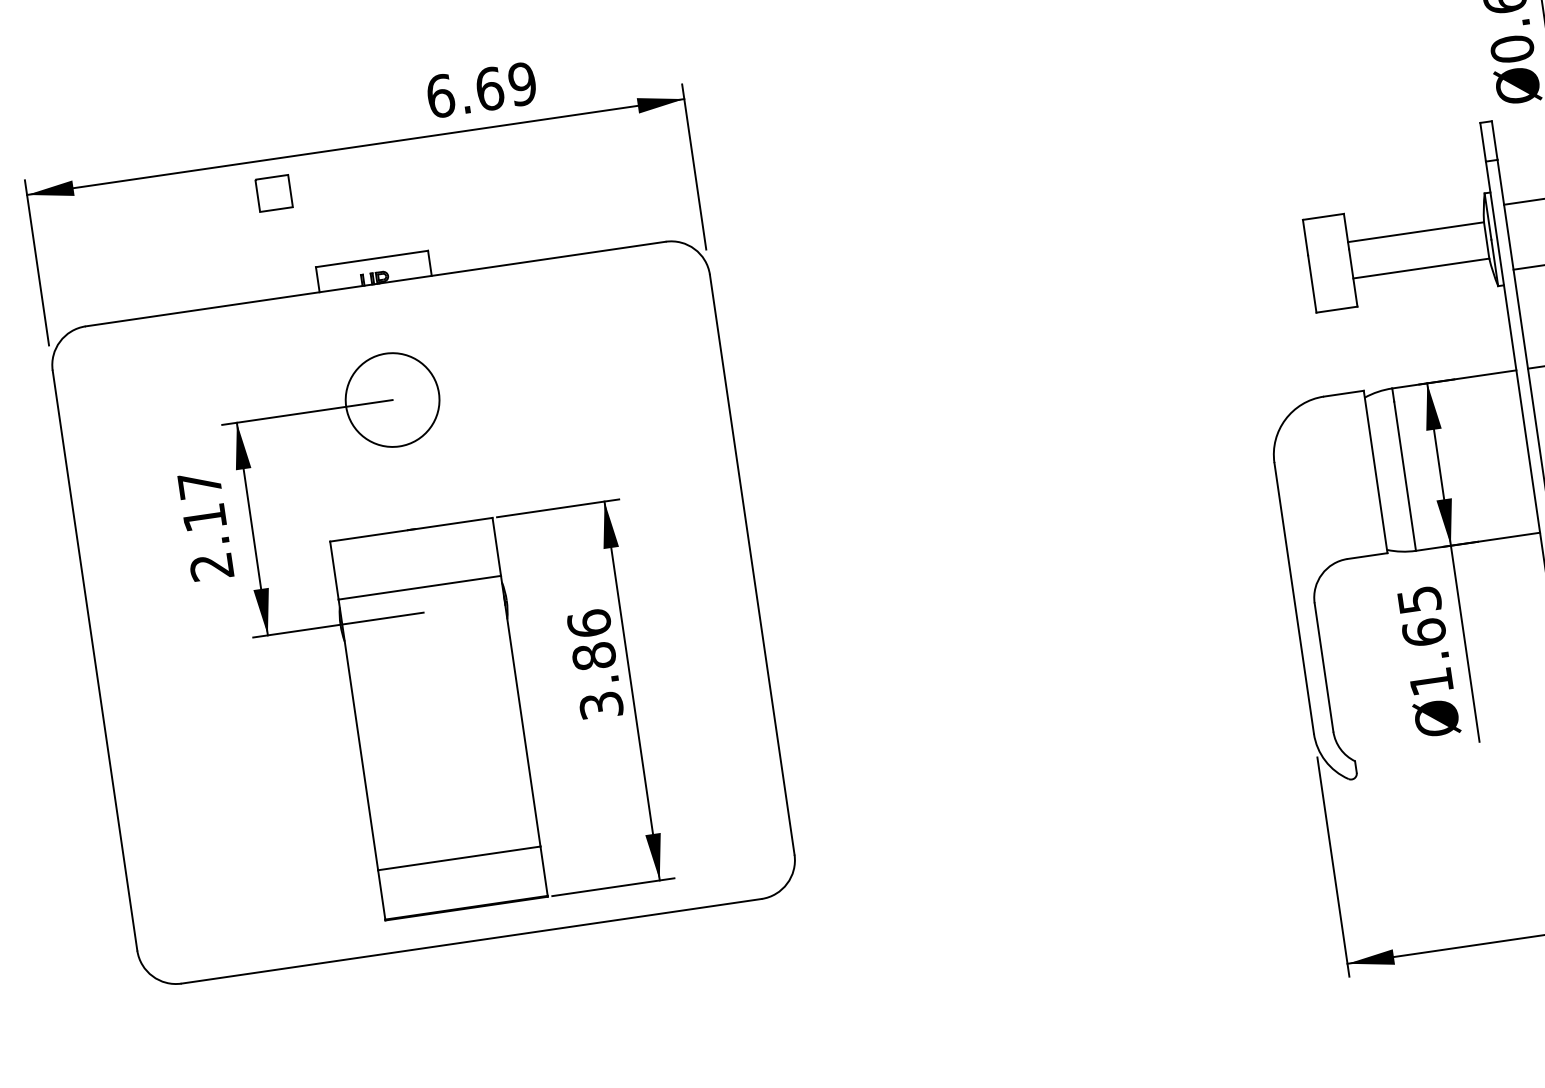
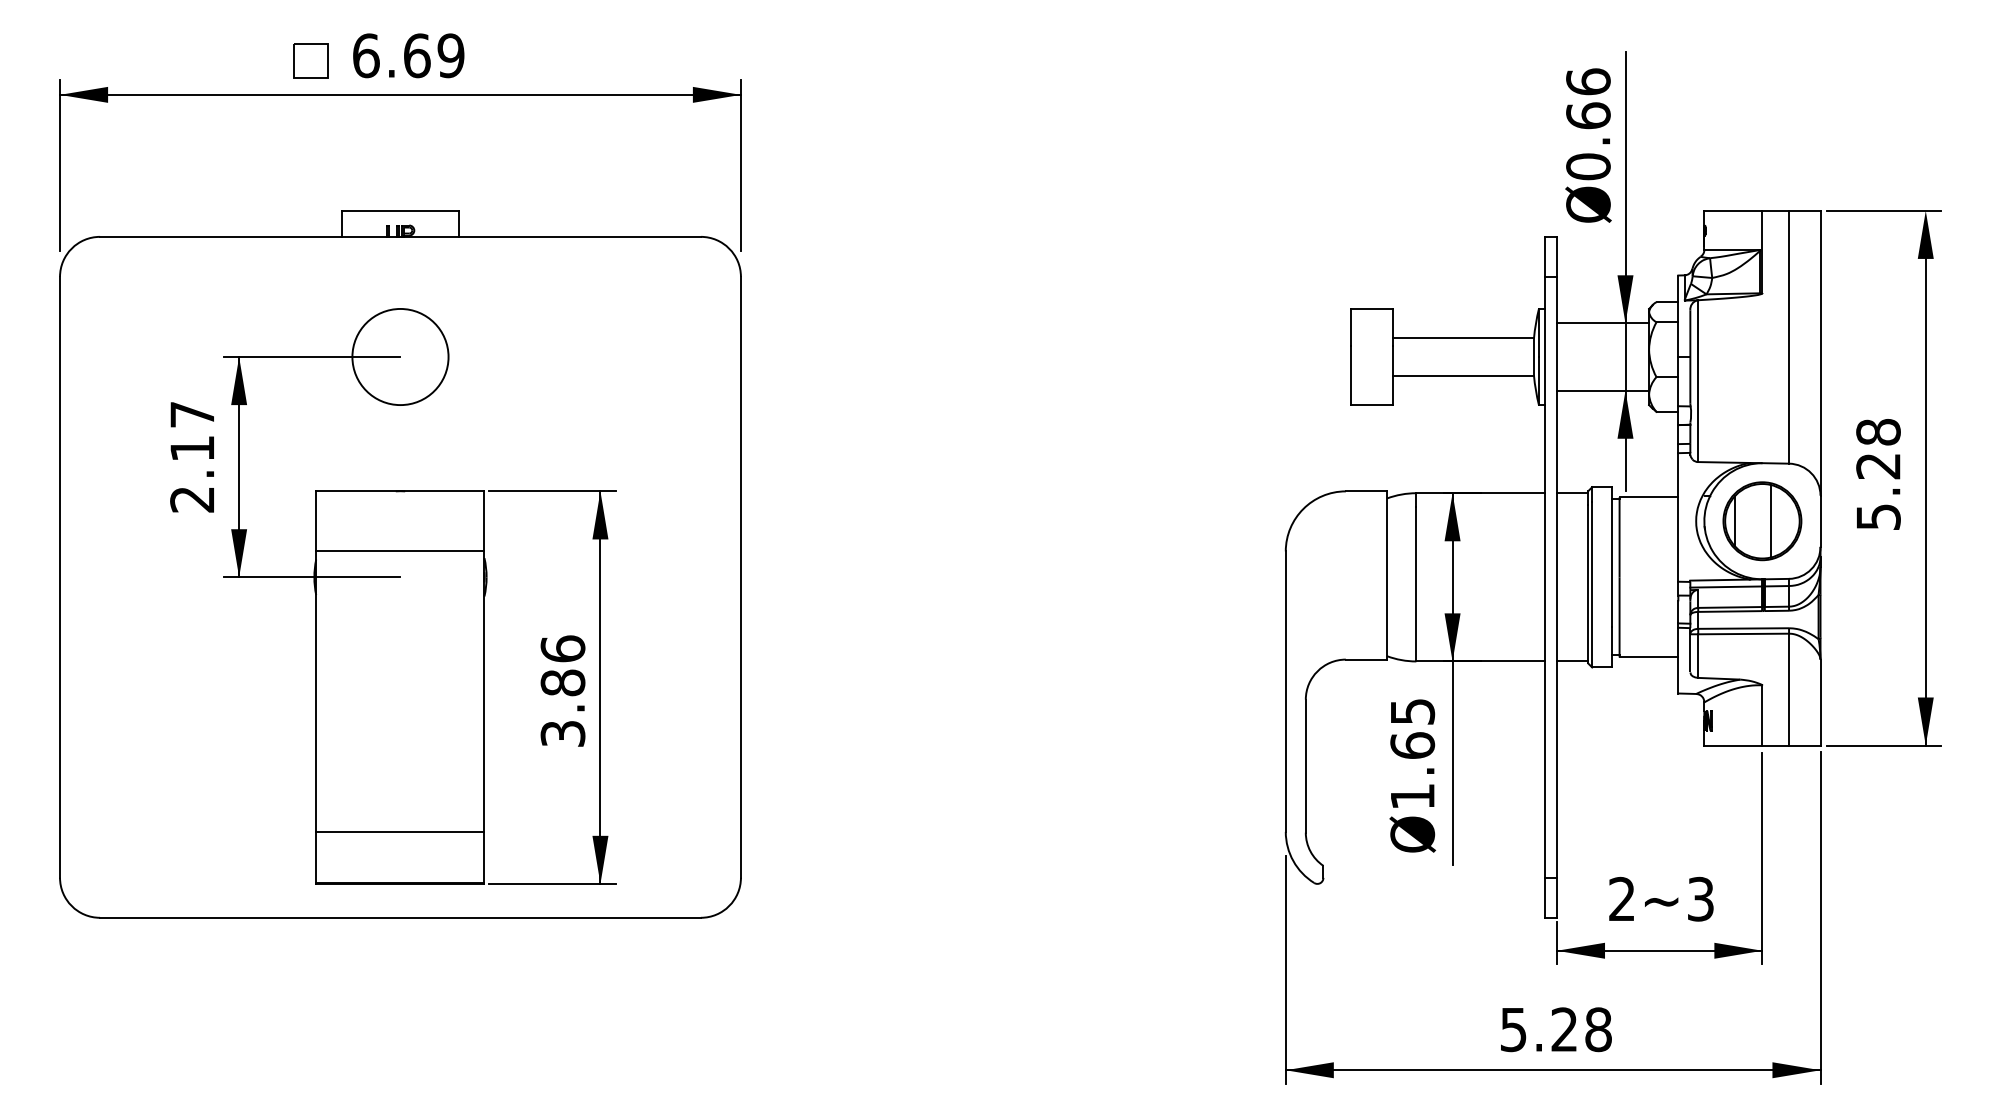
text: (481, 89) -> (408, 55), moved
part: (273, 193) -> (310, 60), moved
text: (594, 663) -> (562, 690), moved

